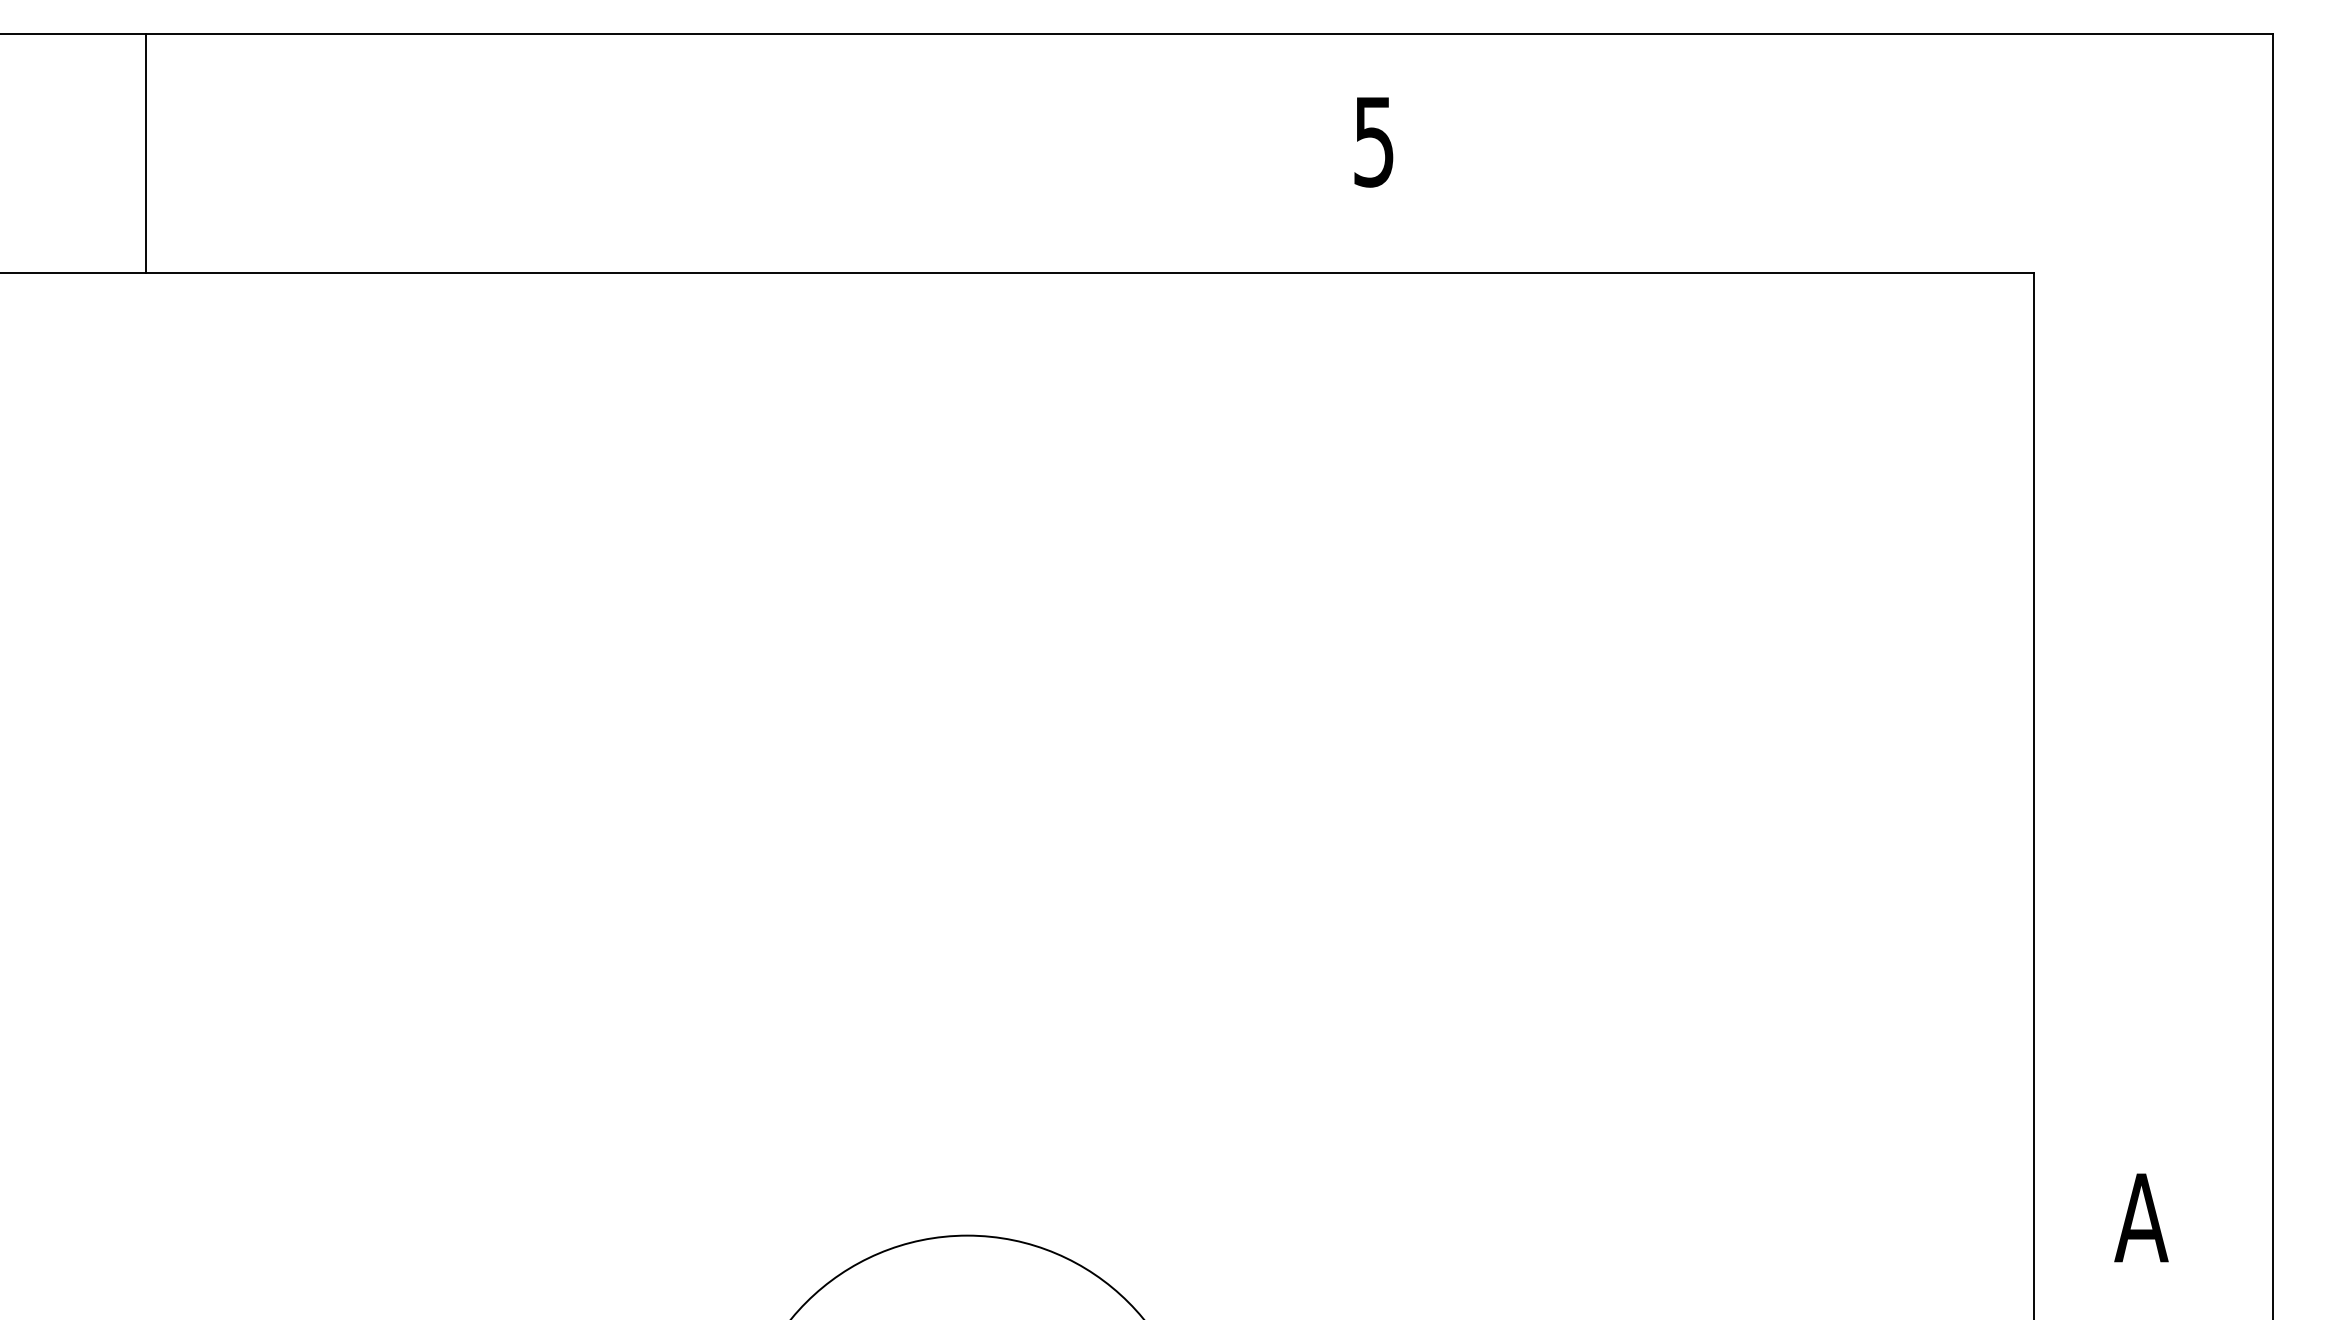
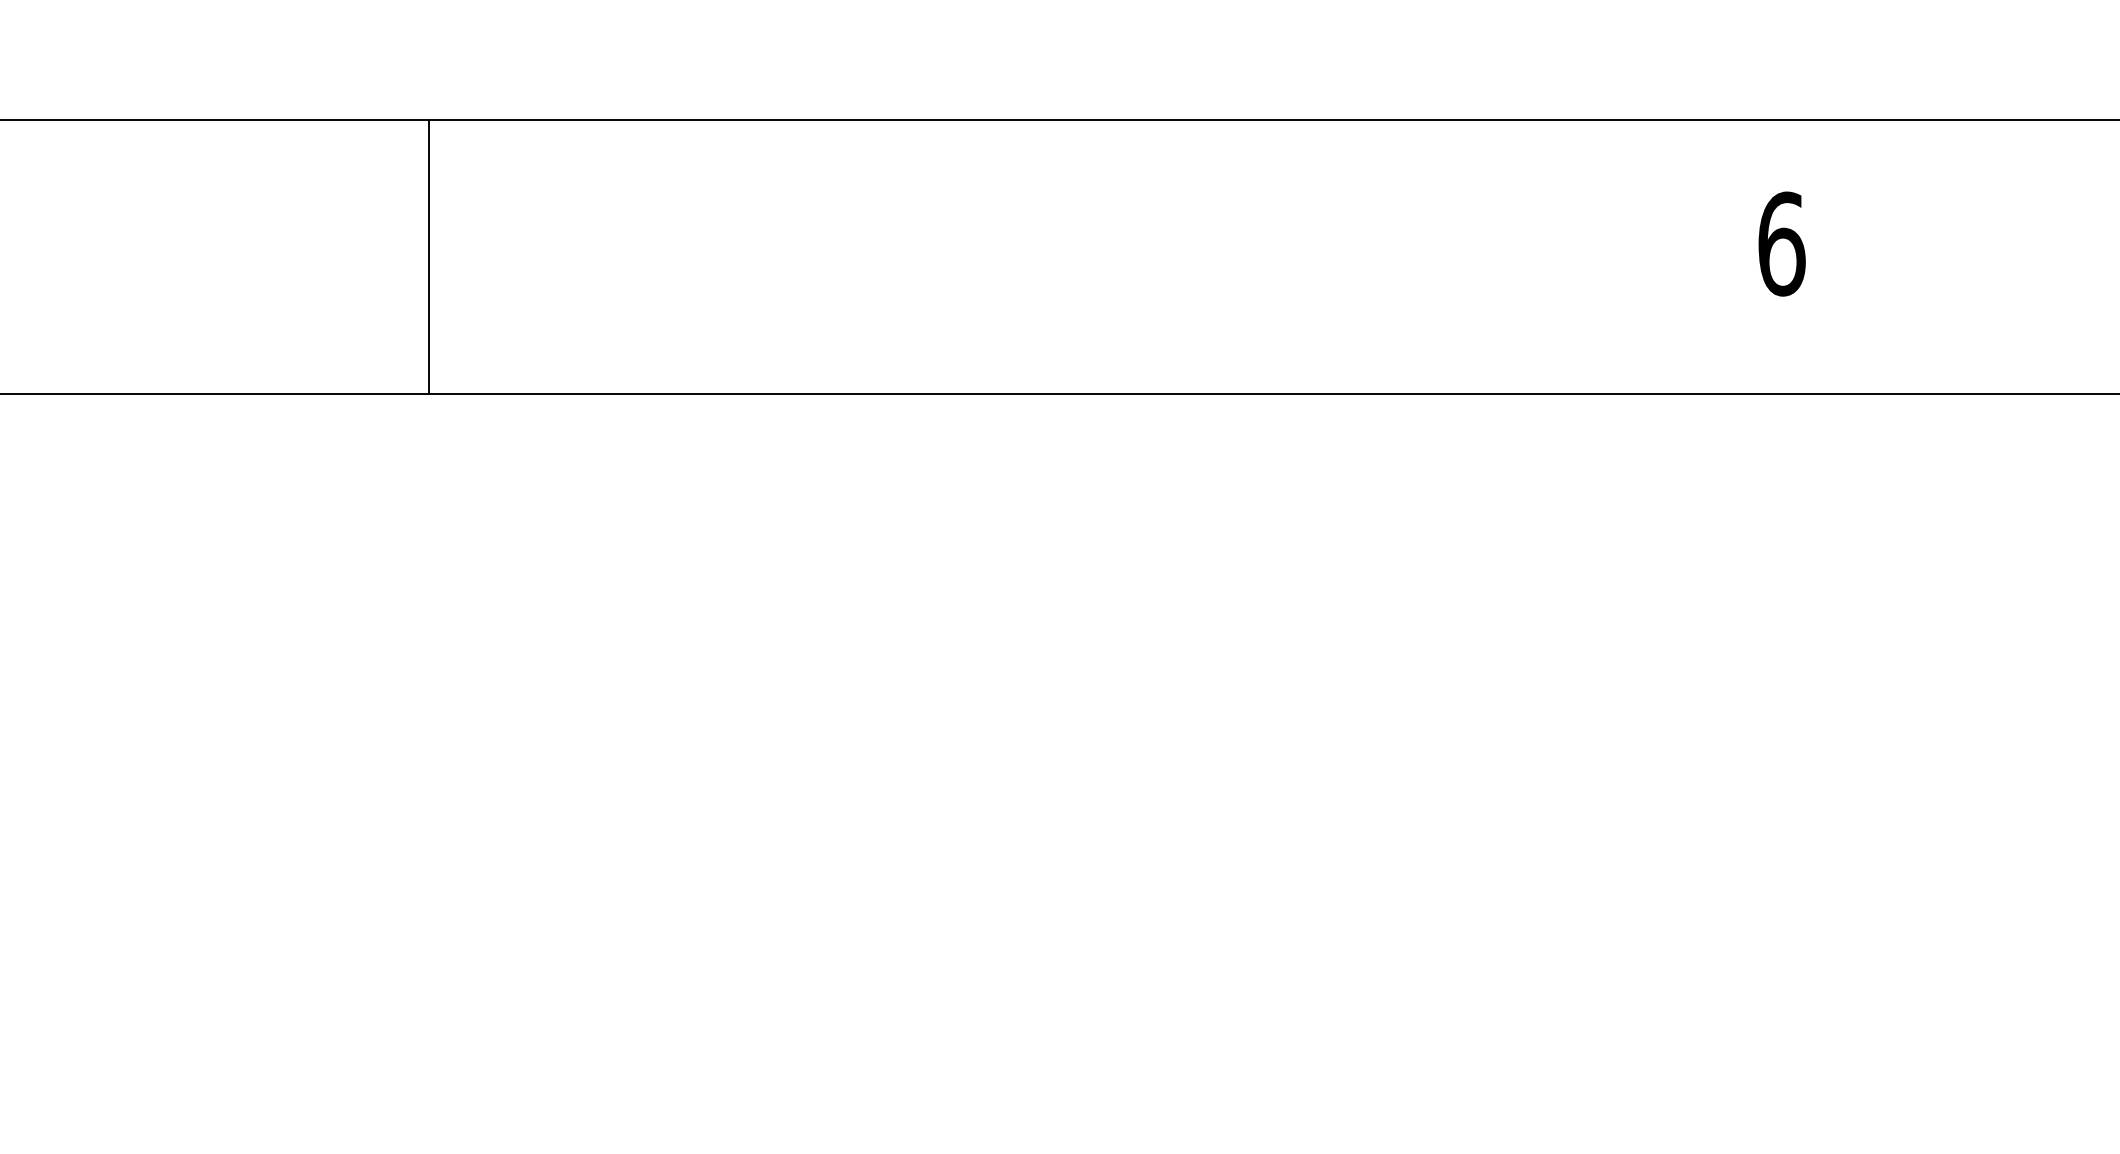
text: (1374, 141) -> (1782, 243), 5 -> 6
line: (146, 152) -> (429, 256), moved

